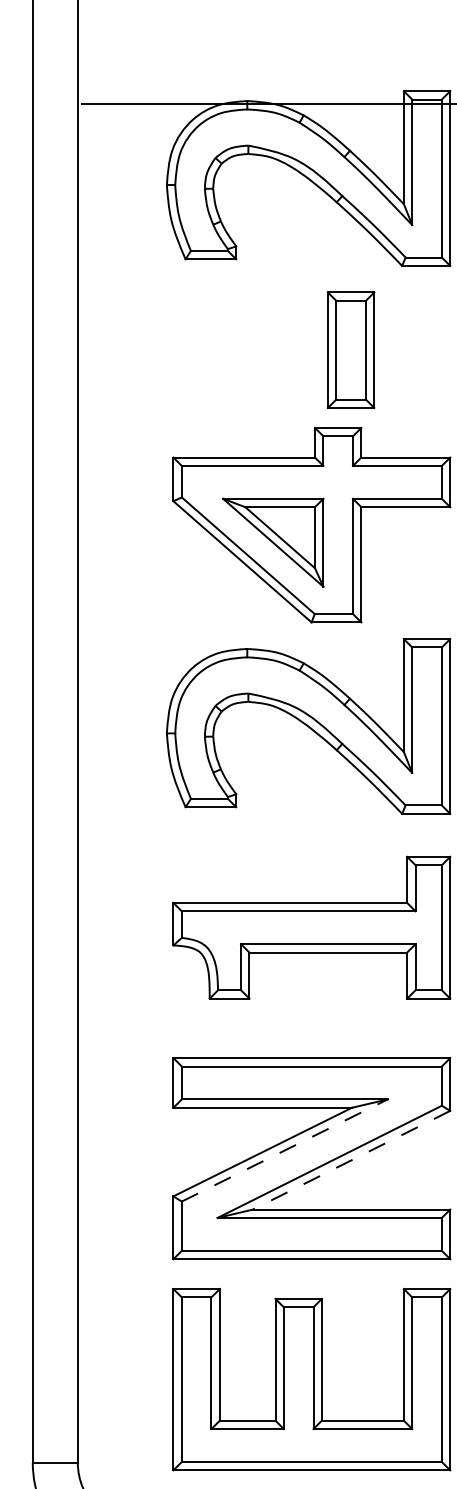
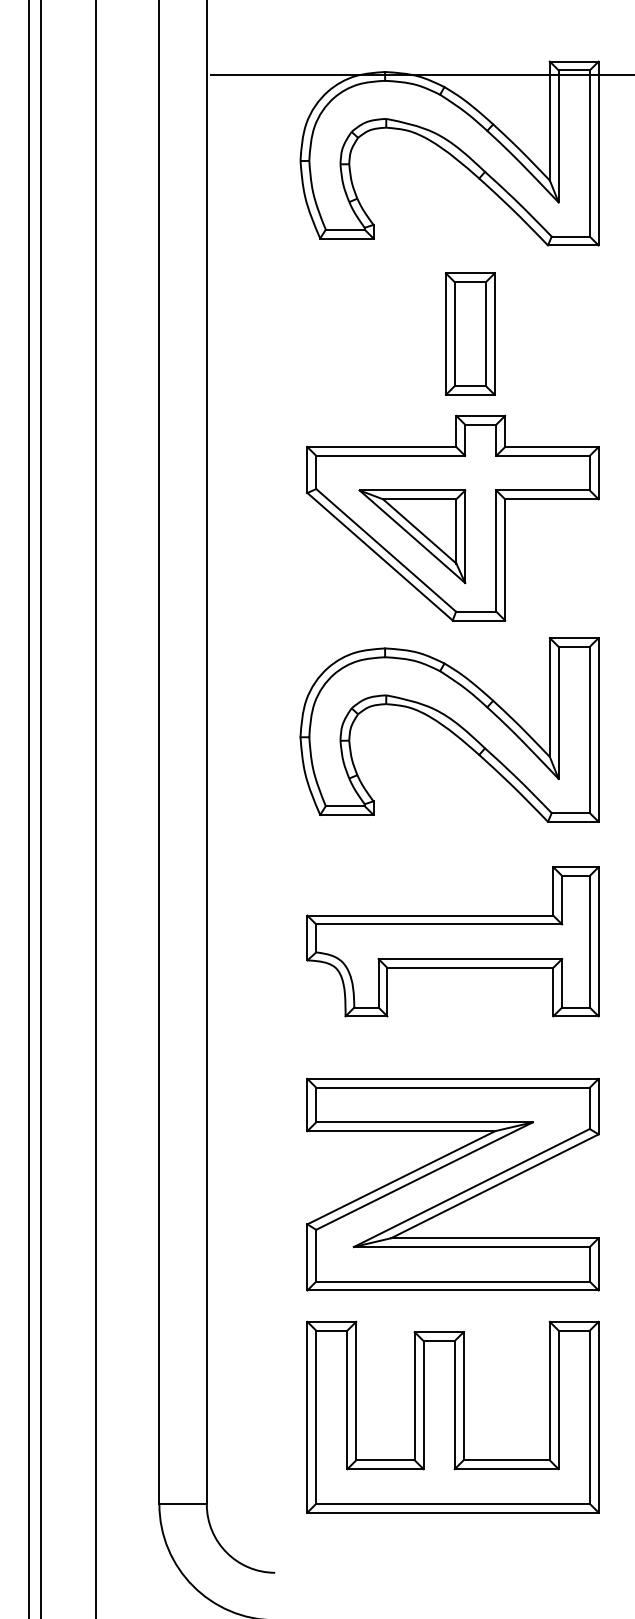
part: (350, 349) -> (469, 333), moved
line: (284, 1150) -> (424, 1176), dashed -> solid
line: (351, 1160) -> (494, 1186), dashed -> solid

